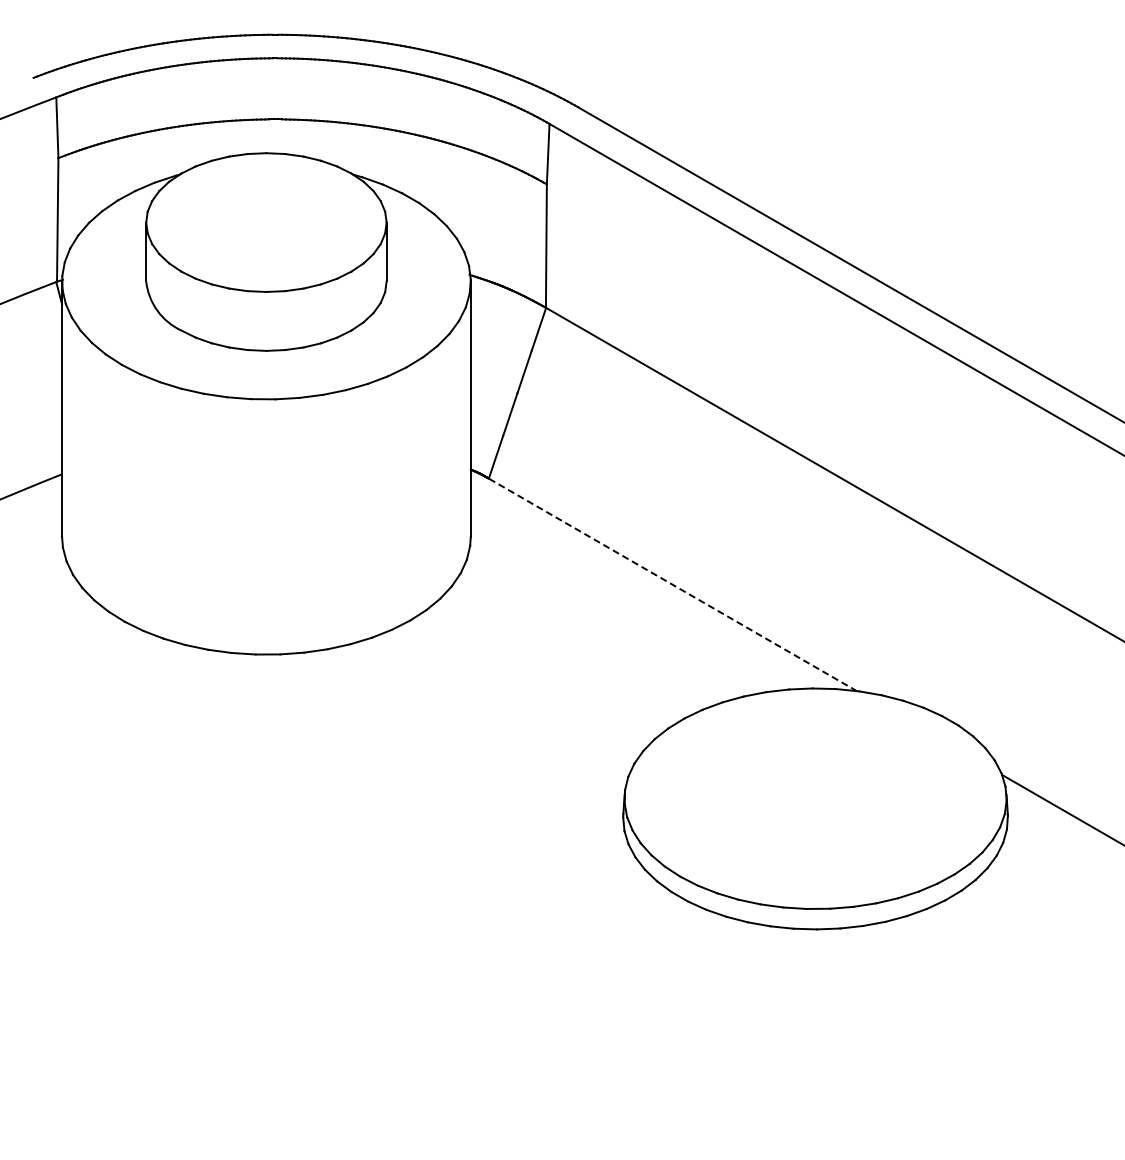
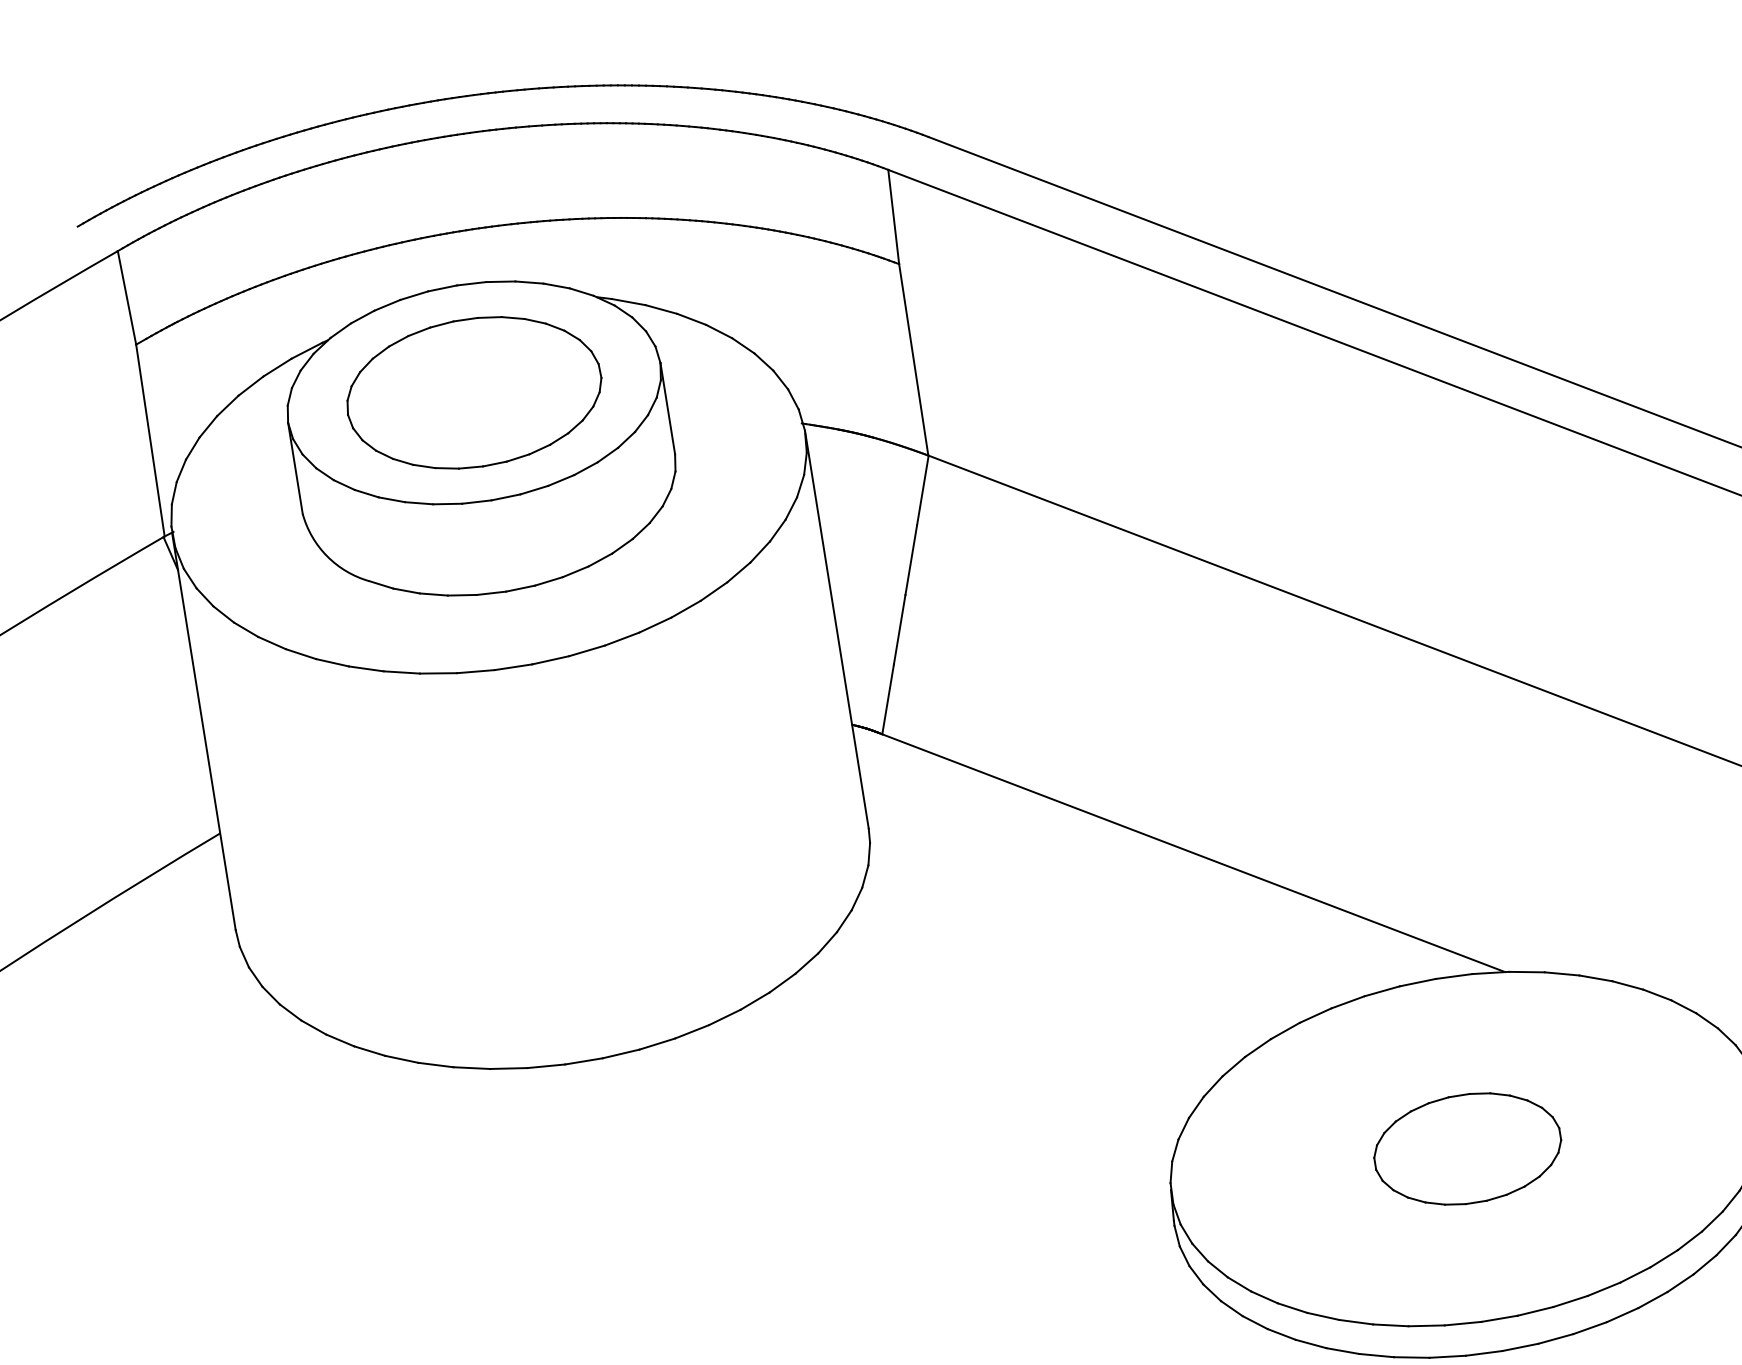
part: (265, 222) -> (472, 392), added
line: (673, 585) -> (1194, 853), dashed -> solid
part: (815, 798) -> (1467, 1148), added

